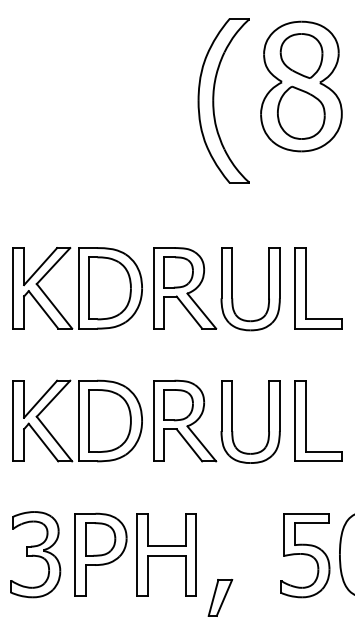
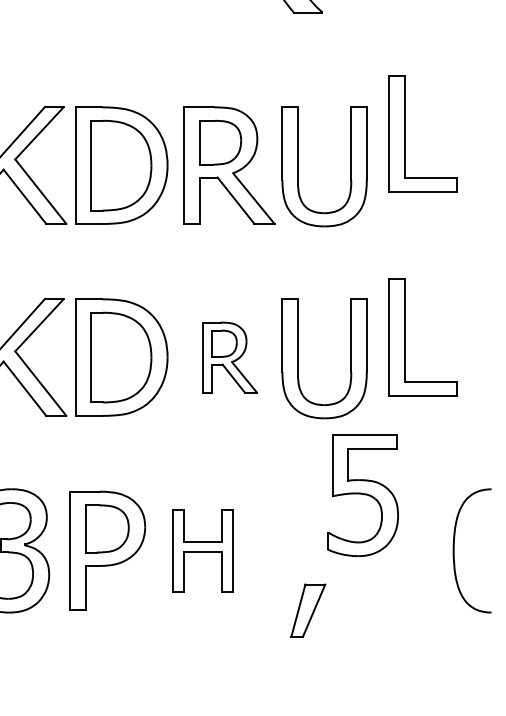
part: (306, 288) -> (405, 134), moved
part: (185, 420) -> (230, 356), size x0.6
part: (306, 420) -> (405, 336), moved
part: (166, 554) -> (202, 550), size x0.7
part: (305, 555) -> (363, 495), moved
part: (220, 597) -> (308, 609), moved

